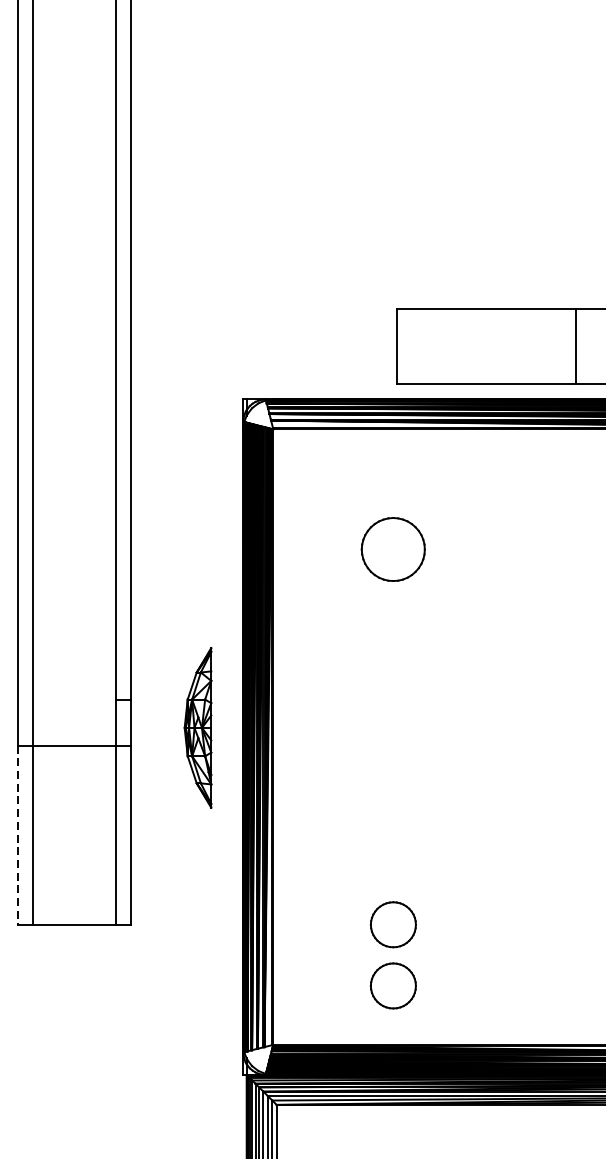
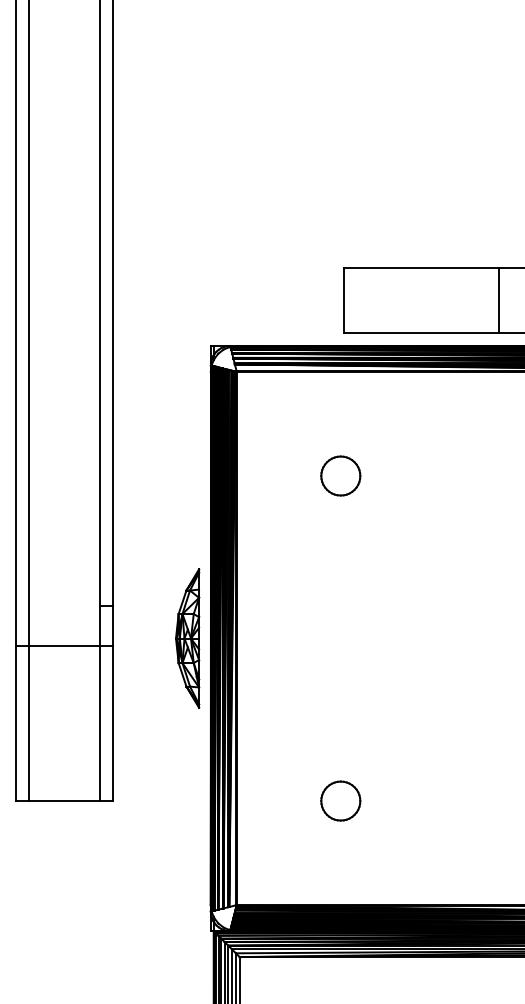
part: (393, 548) -> (340, 475), size x0.71
part: (197, 727) -> (187, 638), moved
line: (17, 835) -> (15, 723), dashed -> solid
part: (393, 985) -> (340, 853), removed

